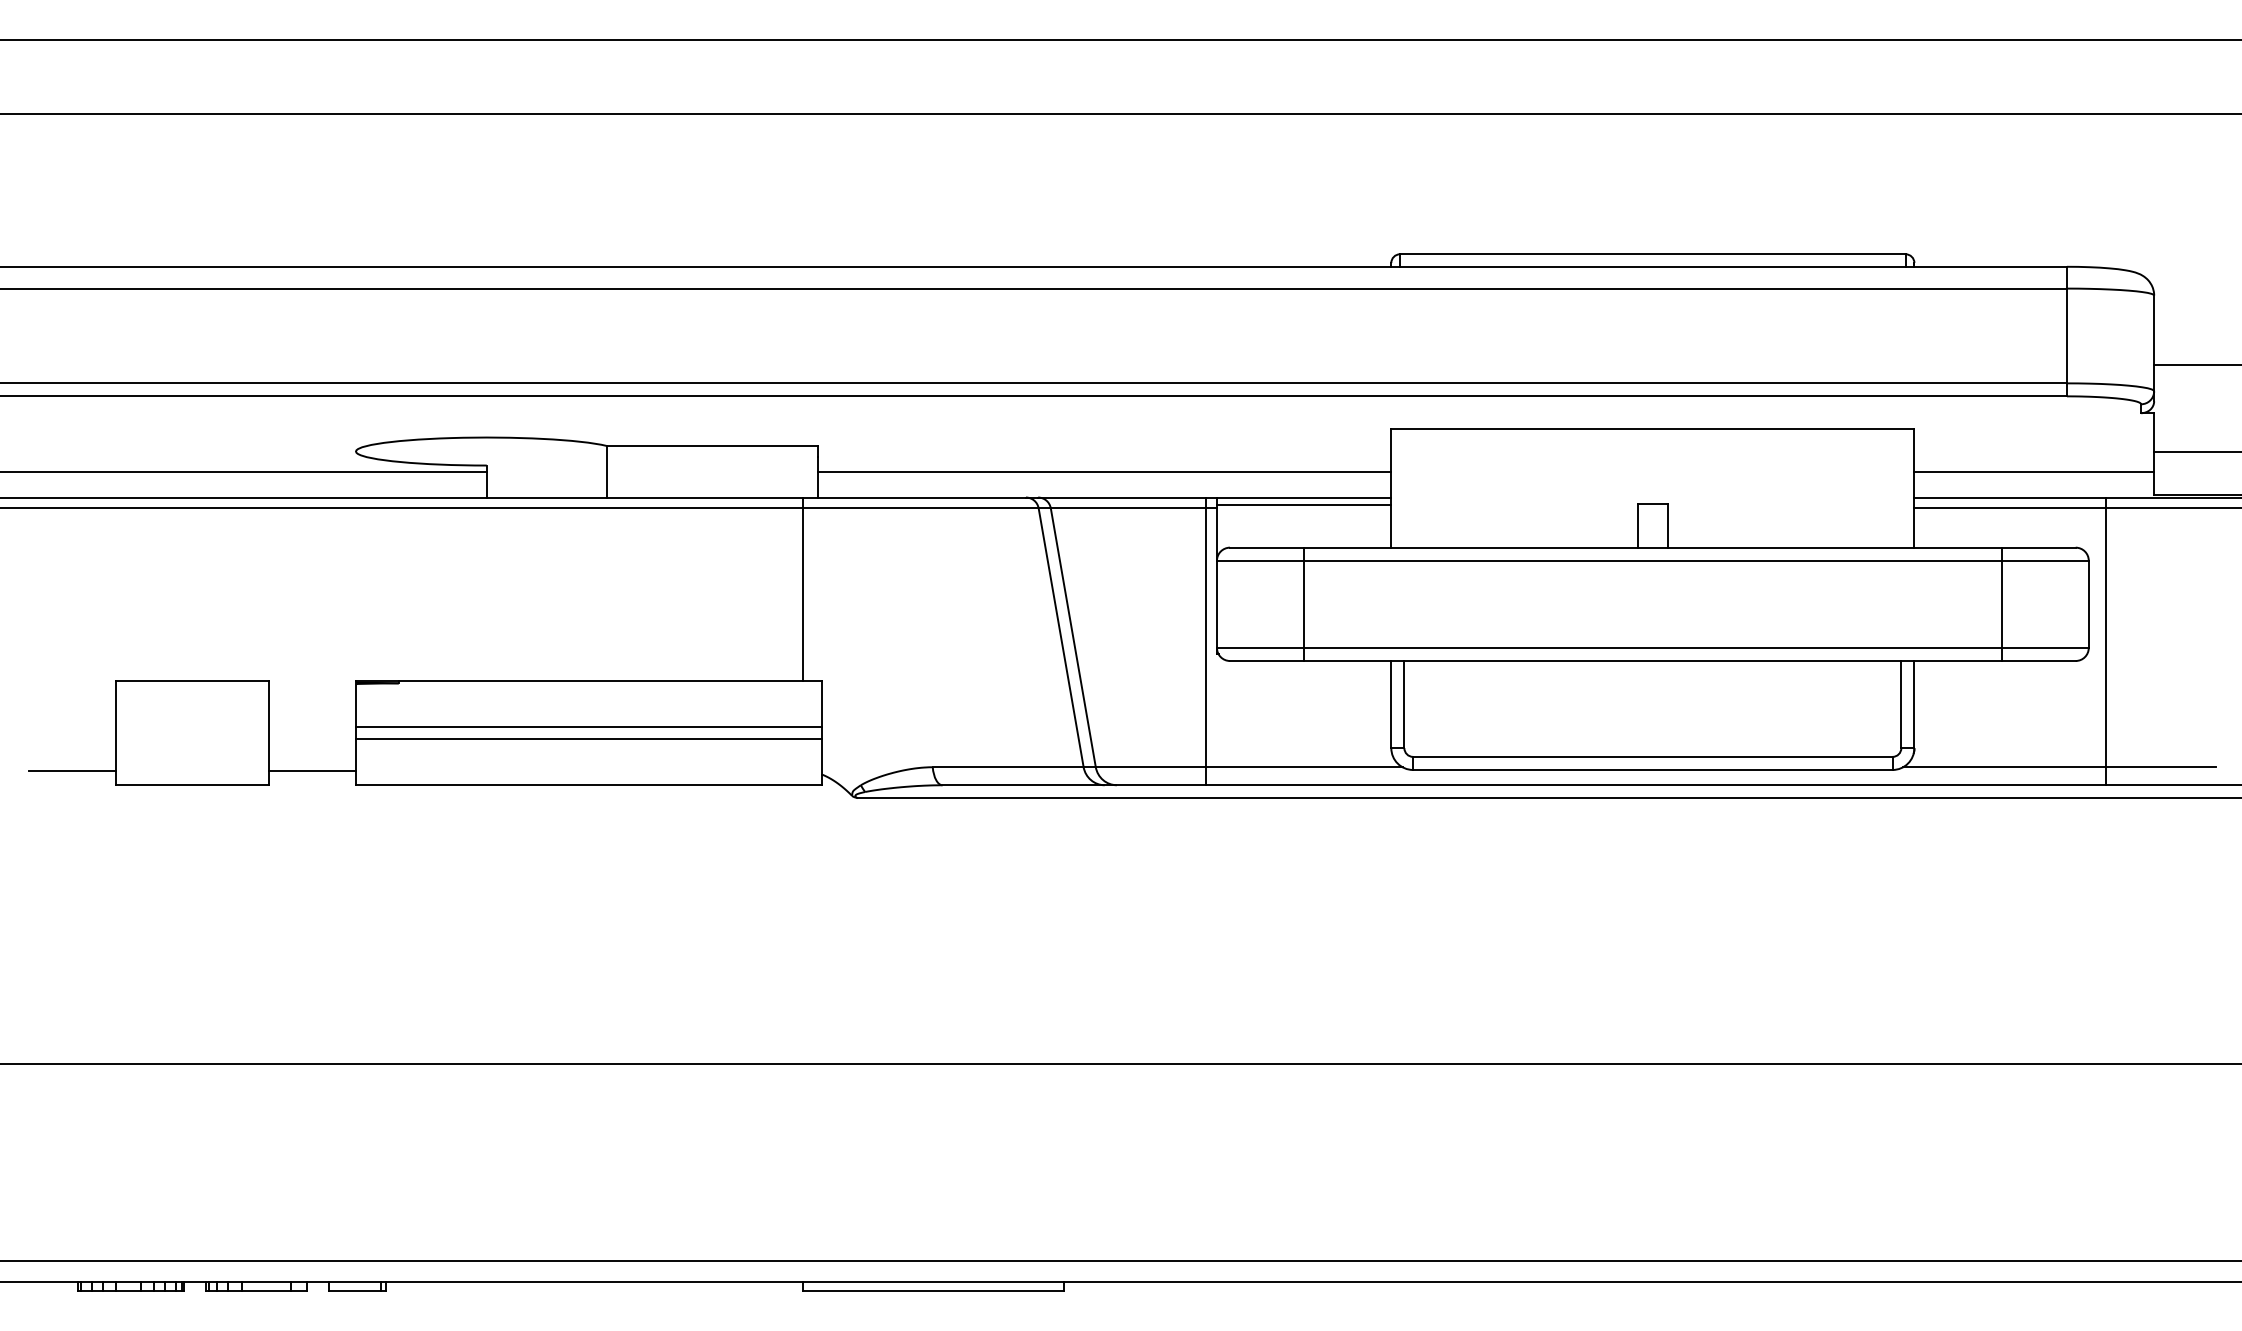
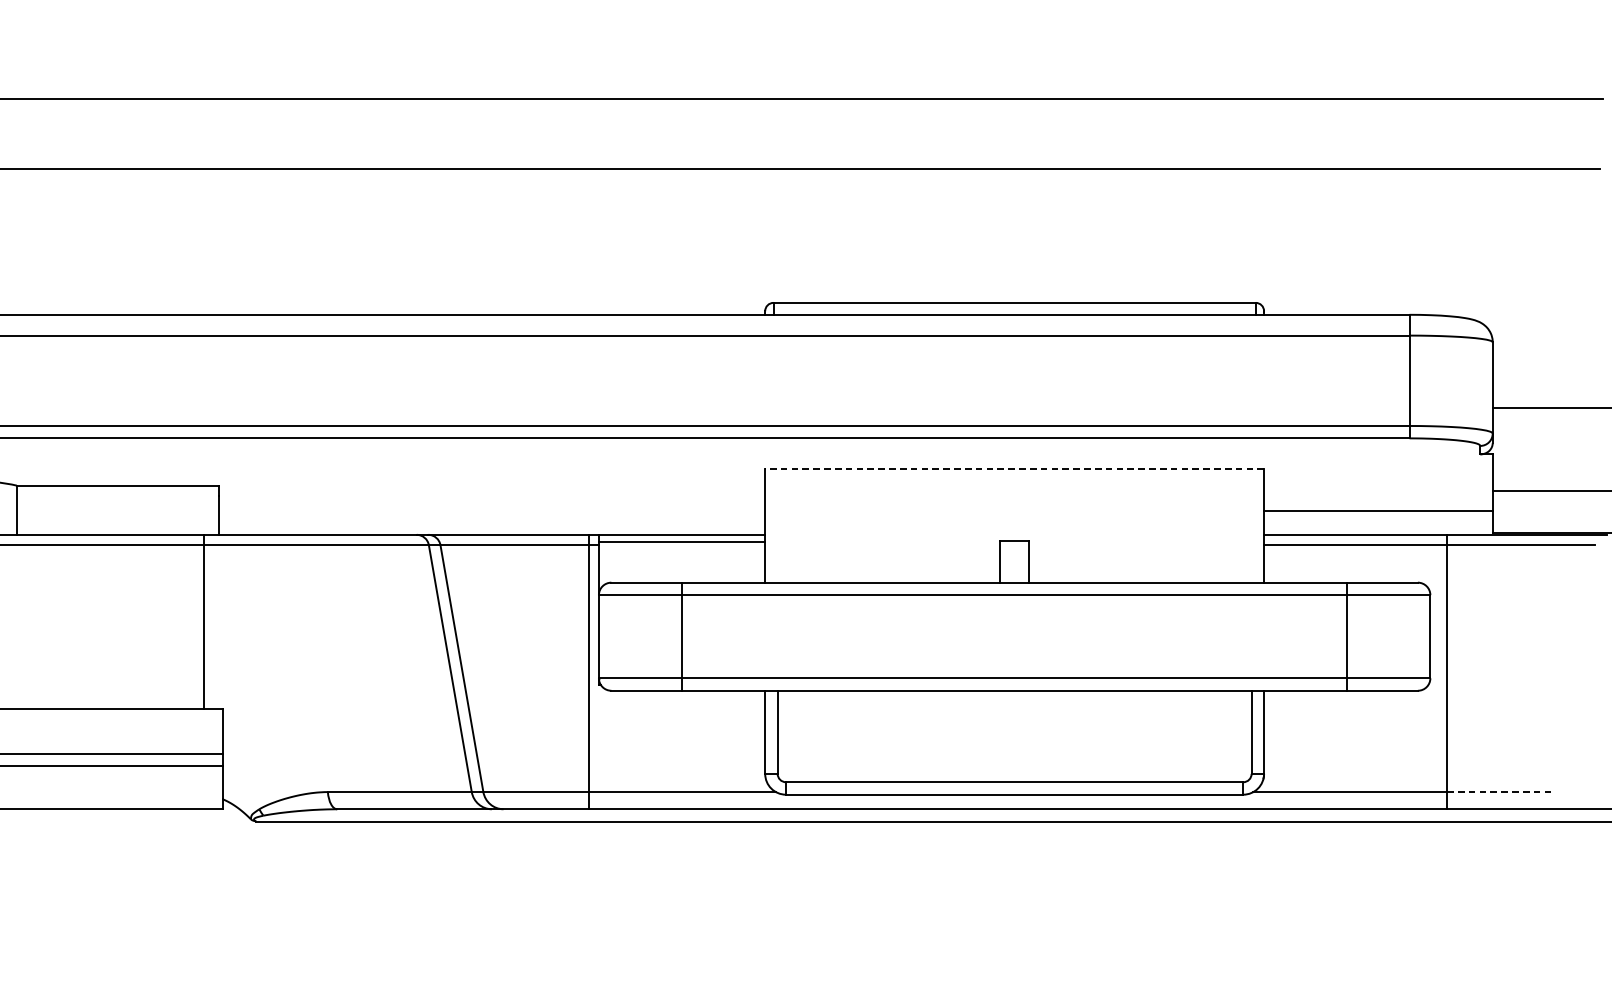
line: (1652, 428) -> (1014, 469), solid -> dashed
line: (1104, 472) -> (491, 510), removed
line: (2161, 767) -> (1499, 792), solid -> dashed

